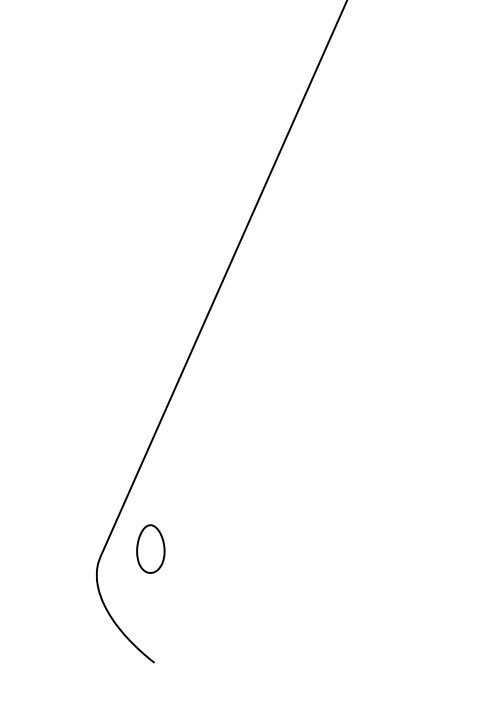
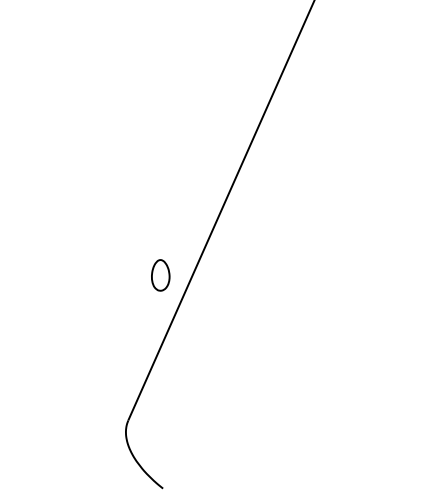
part: (150, 549) -> (160, 275), moved

